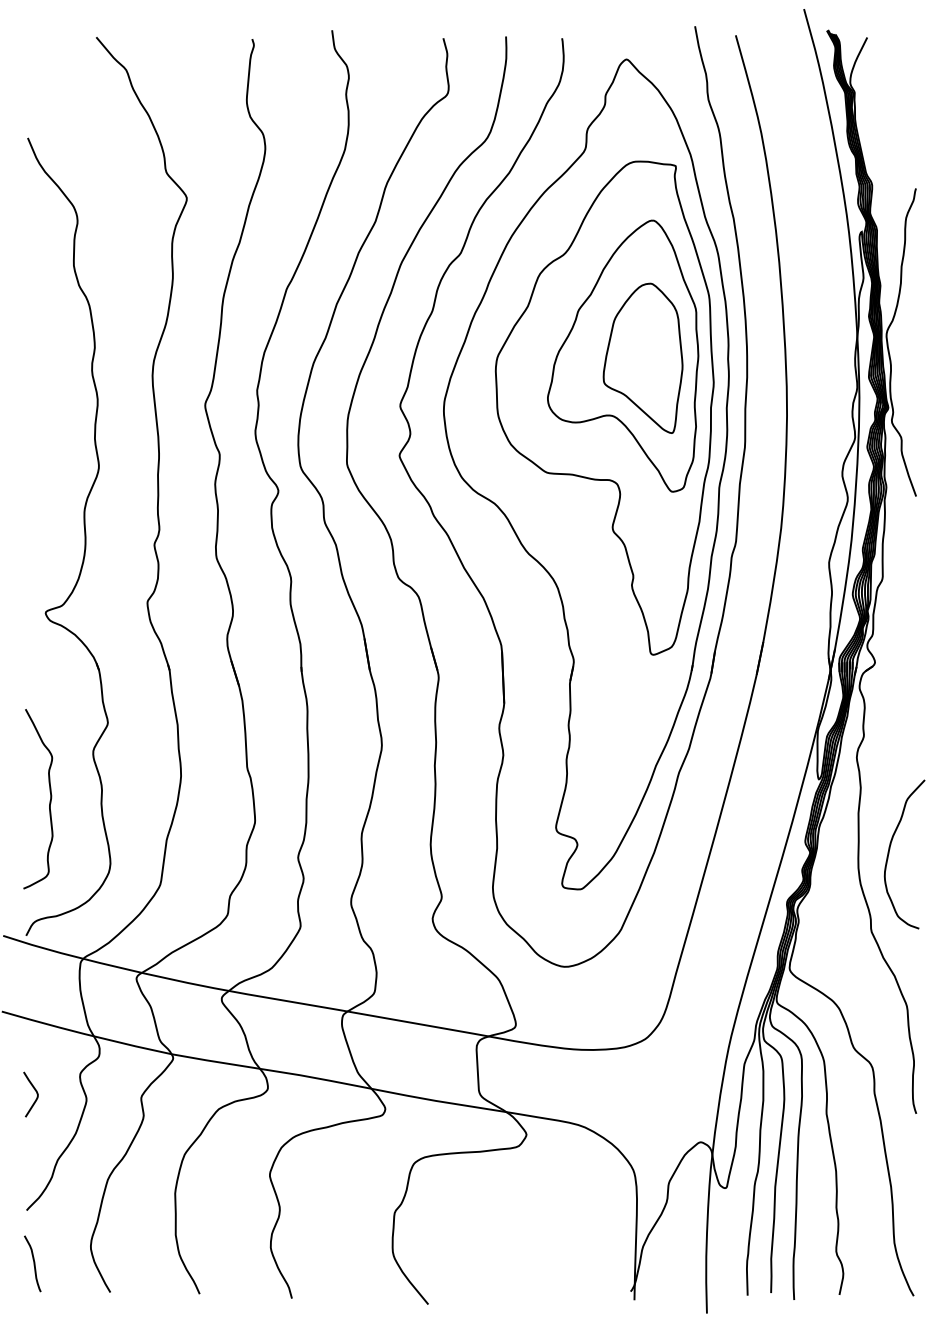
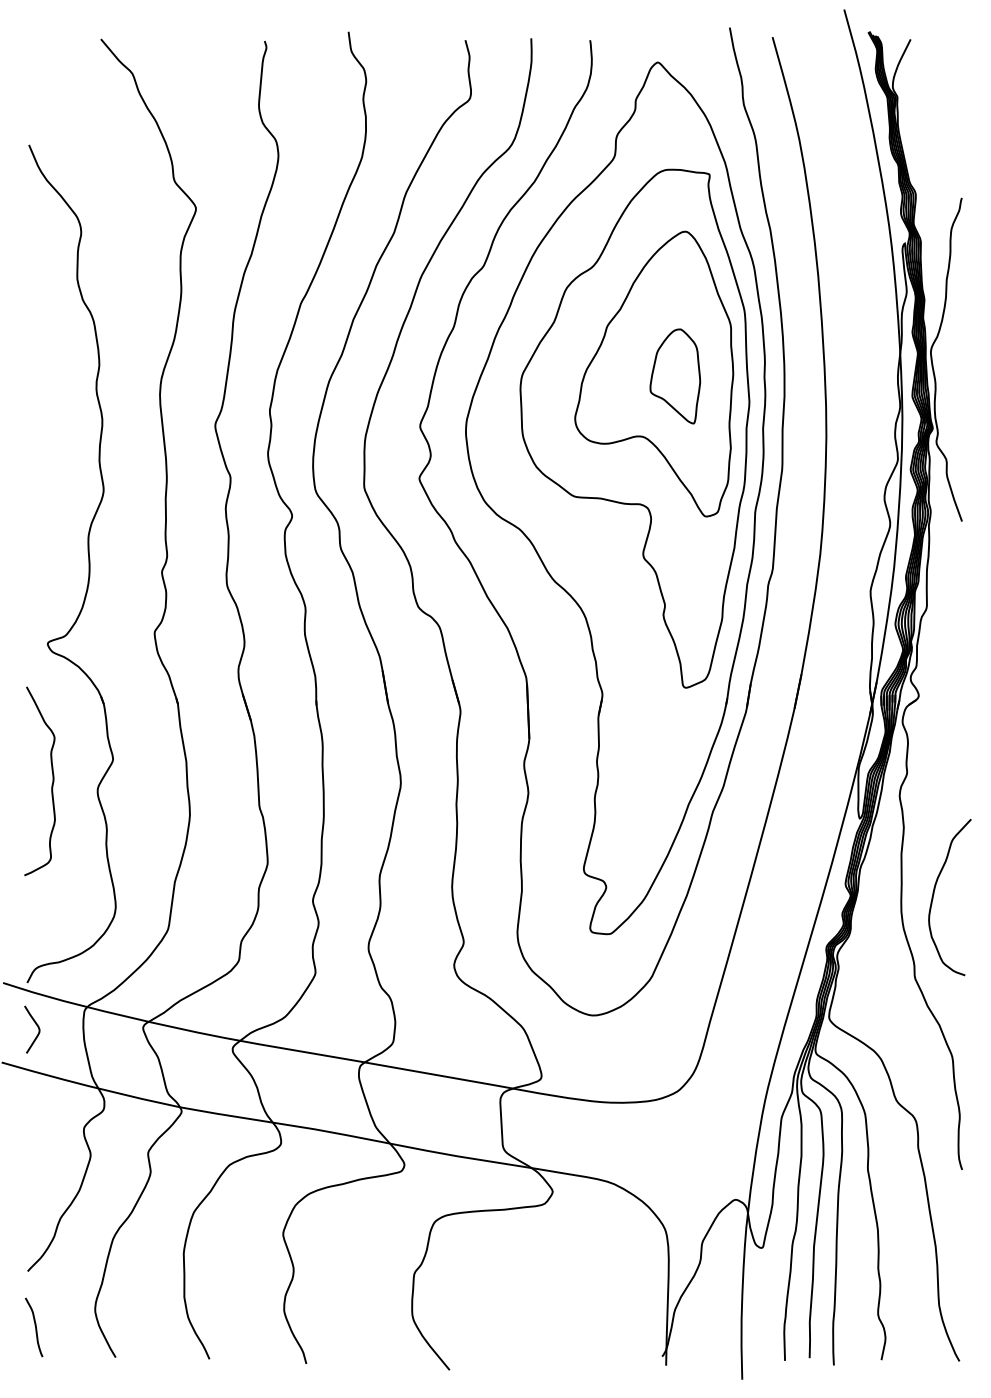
part: (643, 358) -> (675, 376), size x0.6
curve: (49, 802) -> (51, 784), moved
curve: (35, 1092) -> (37, 1027), moved

